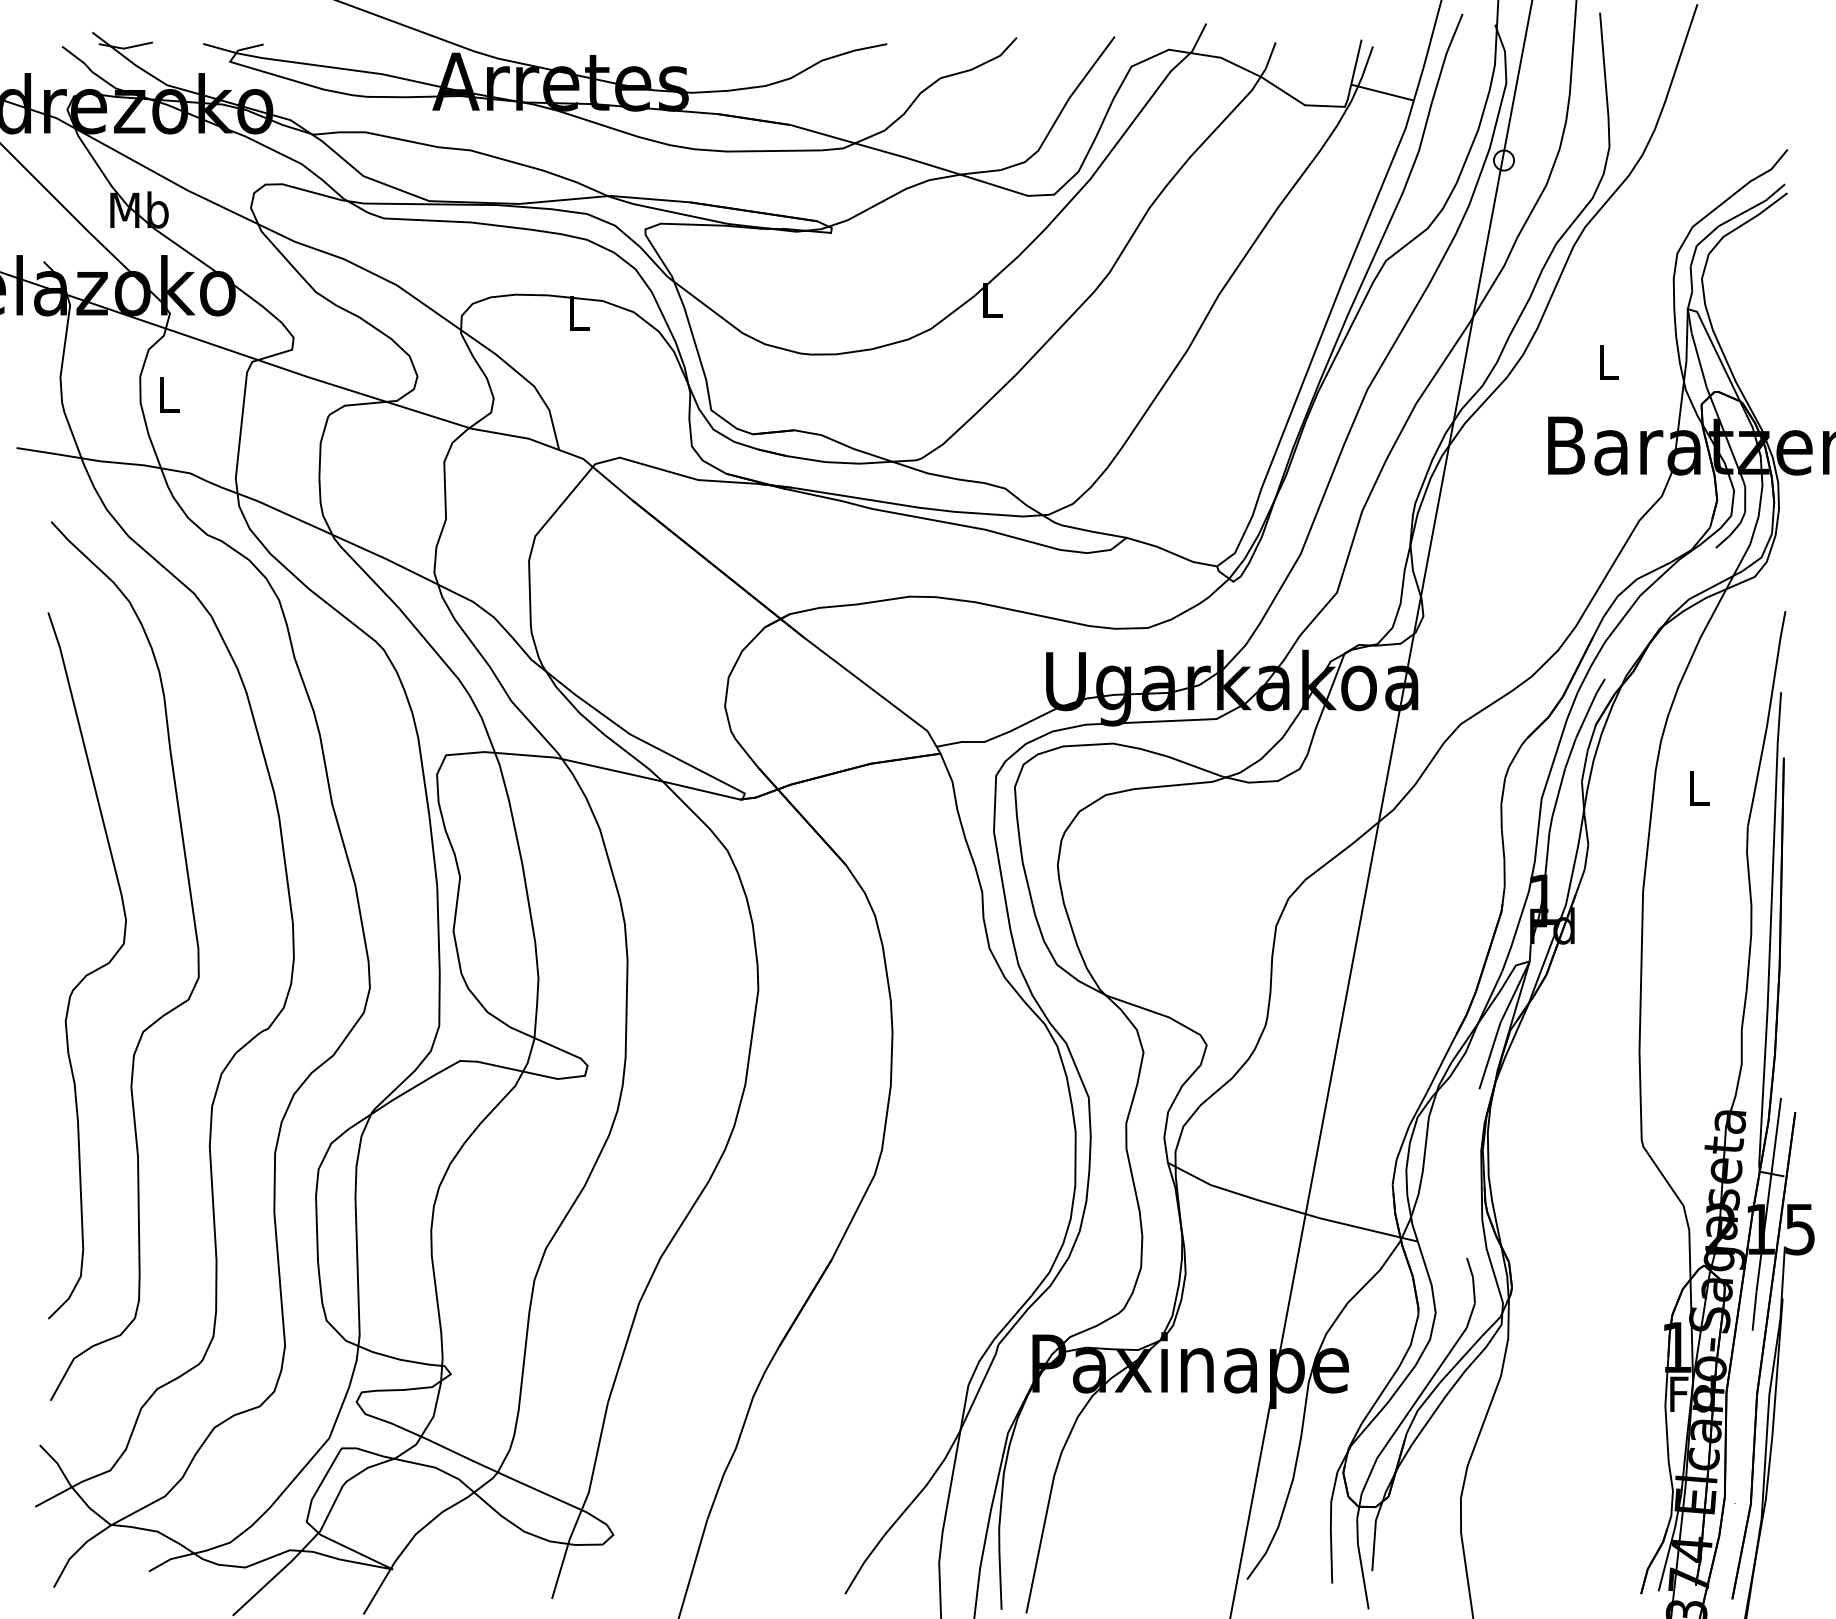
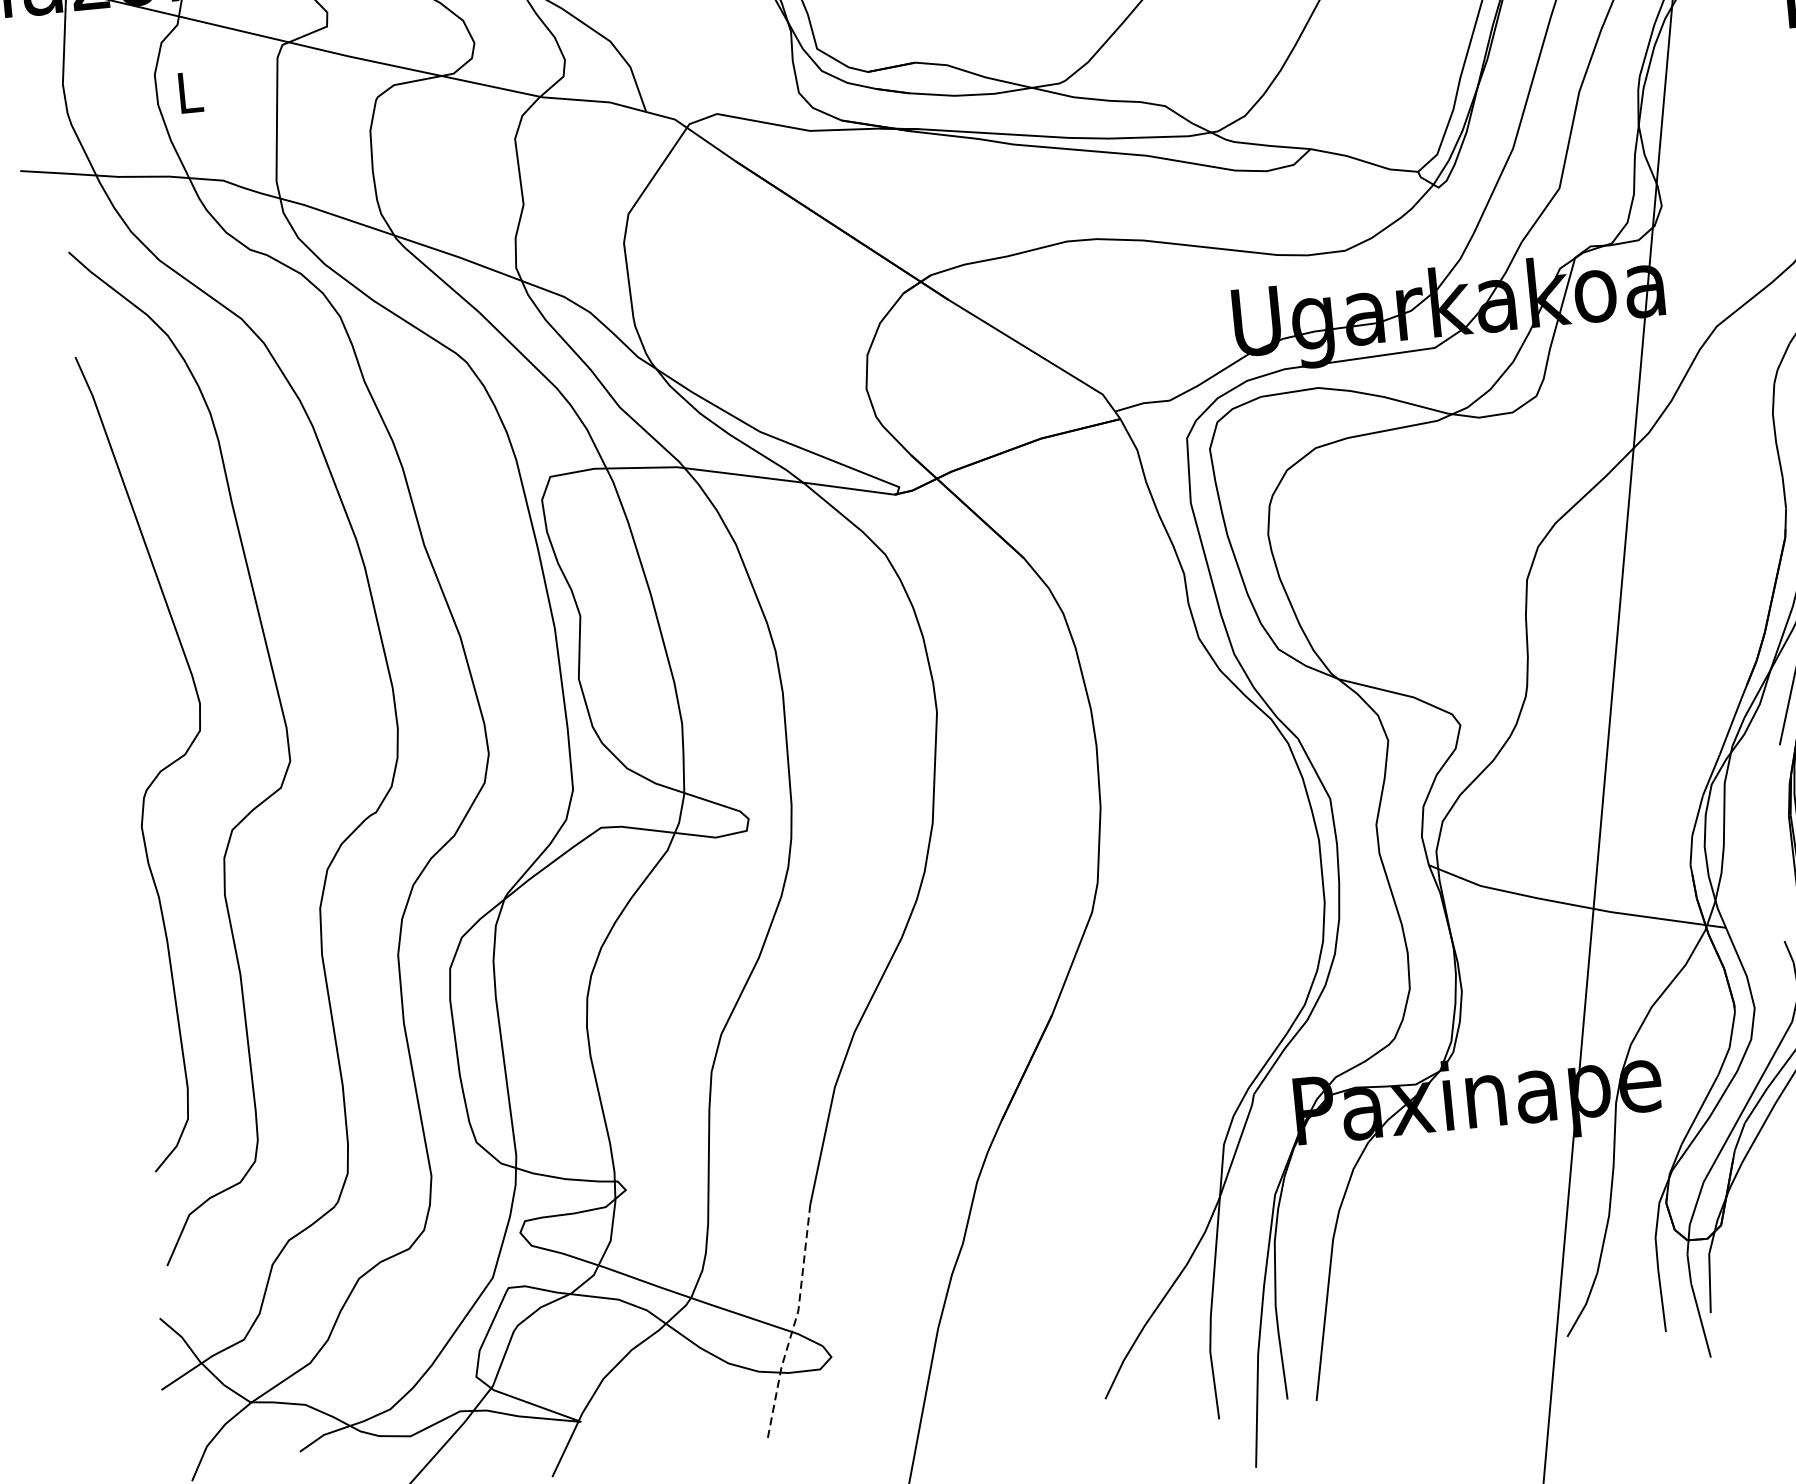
line: (585, 1501) -> (795, 1321), solid -> dashed

